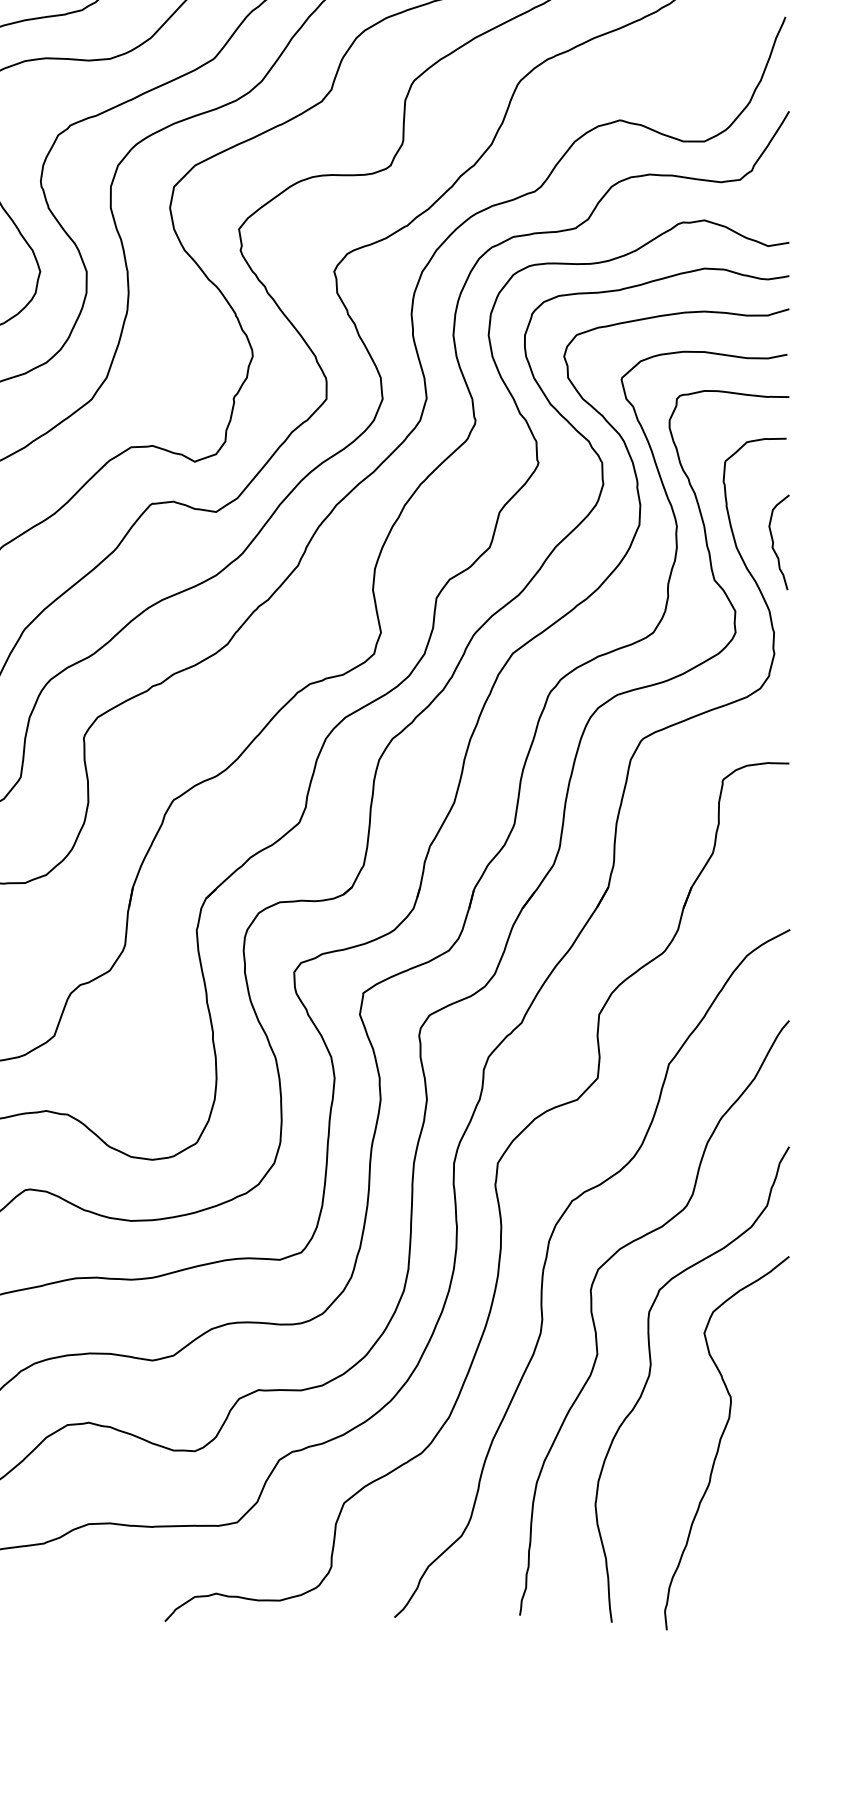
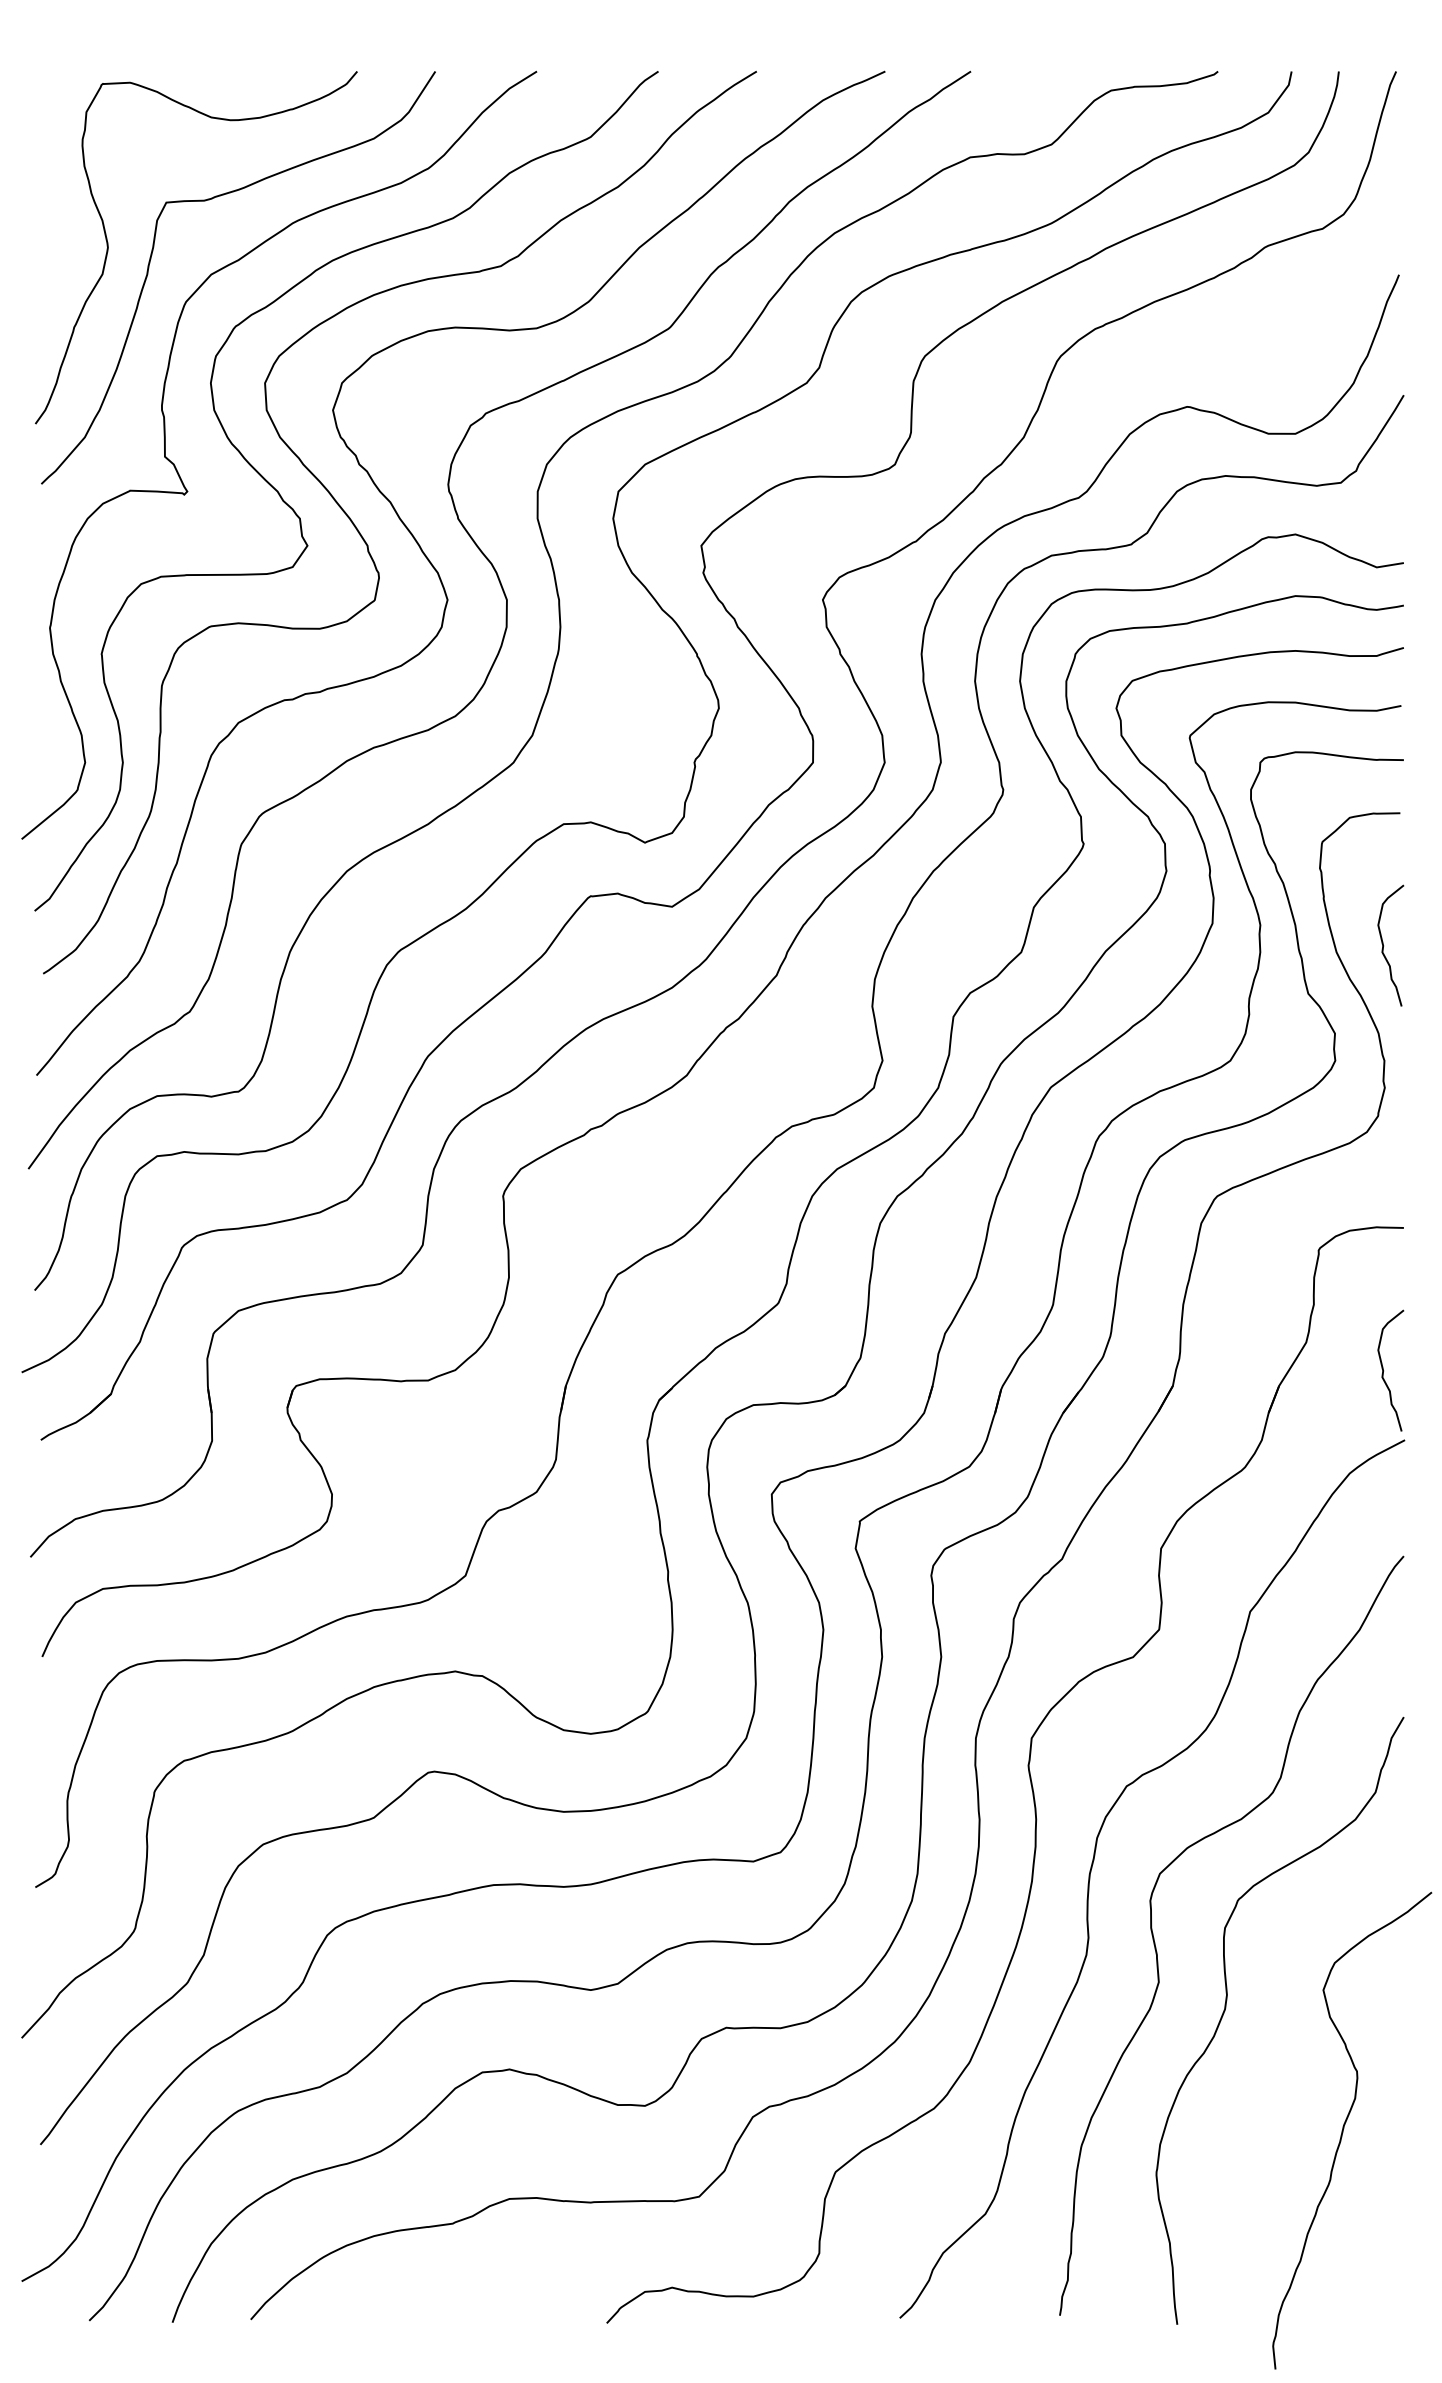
curve: (773, 875) -> (1383, 1370), added
curve: (720, 1441) -> (1344, 2128), moved

